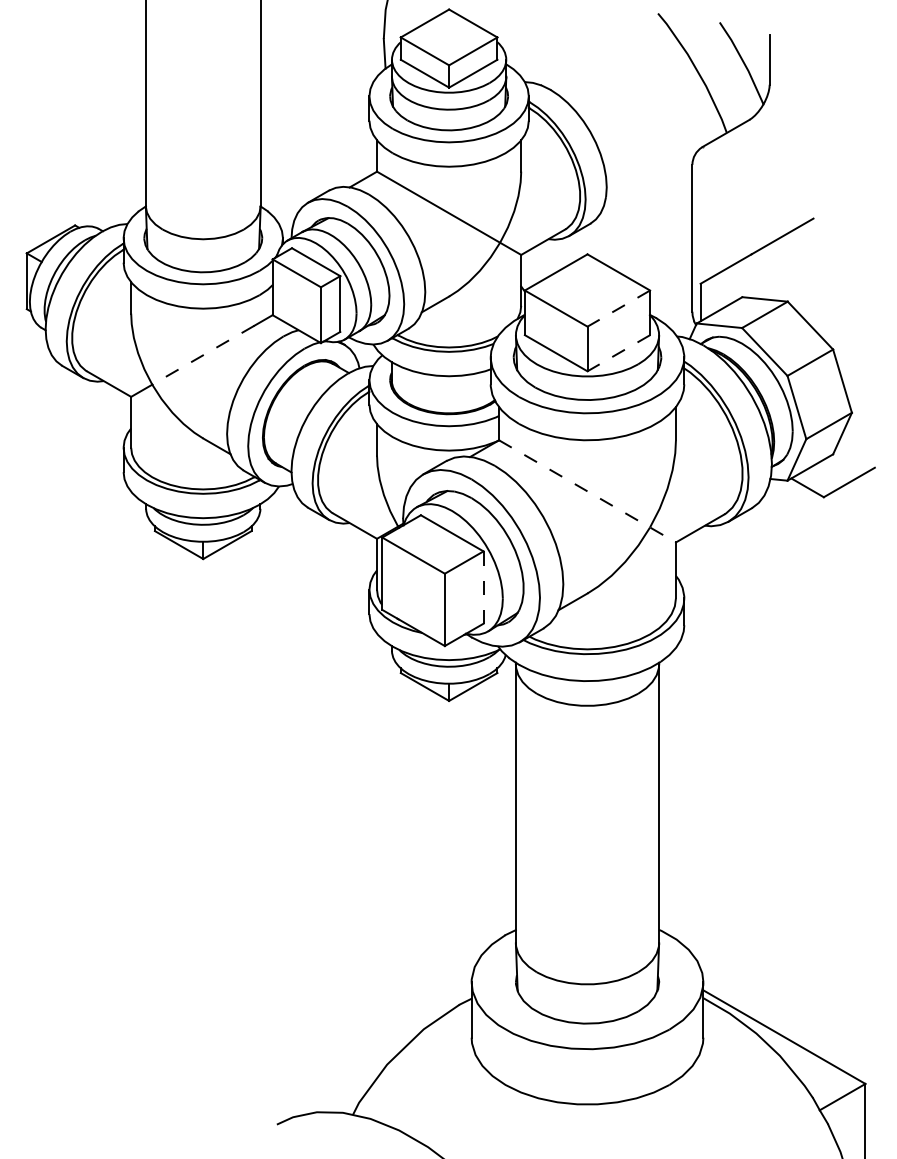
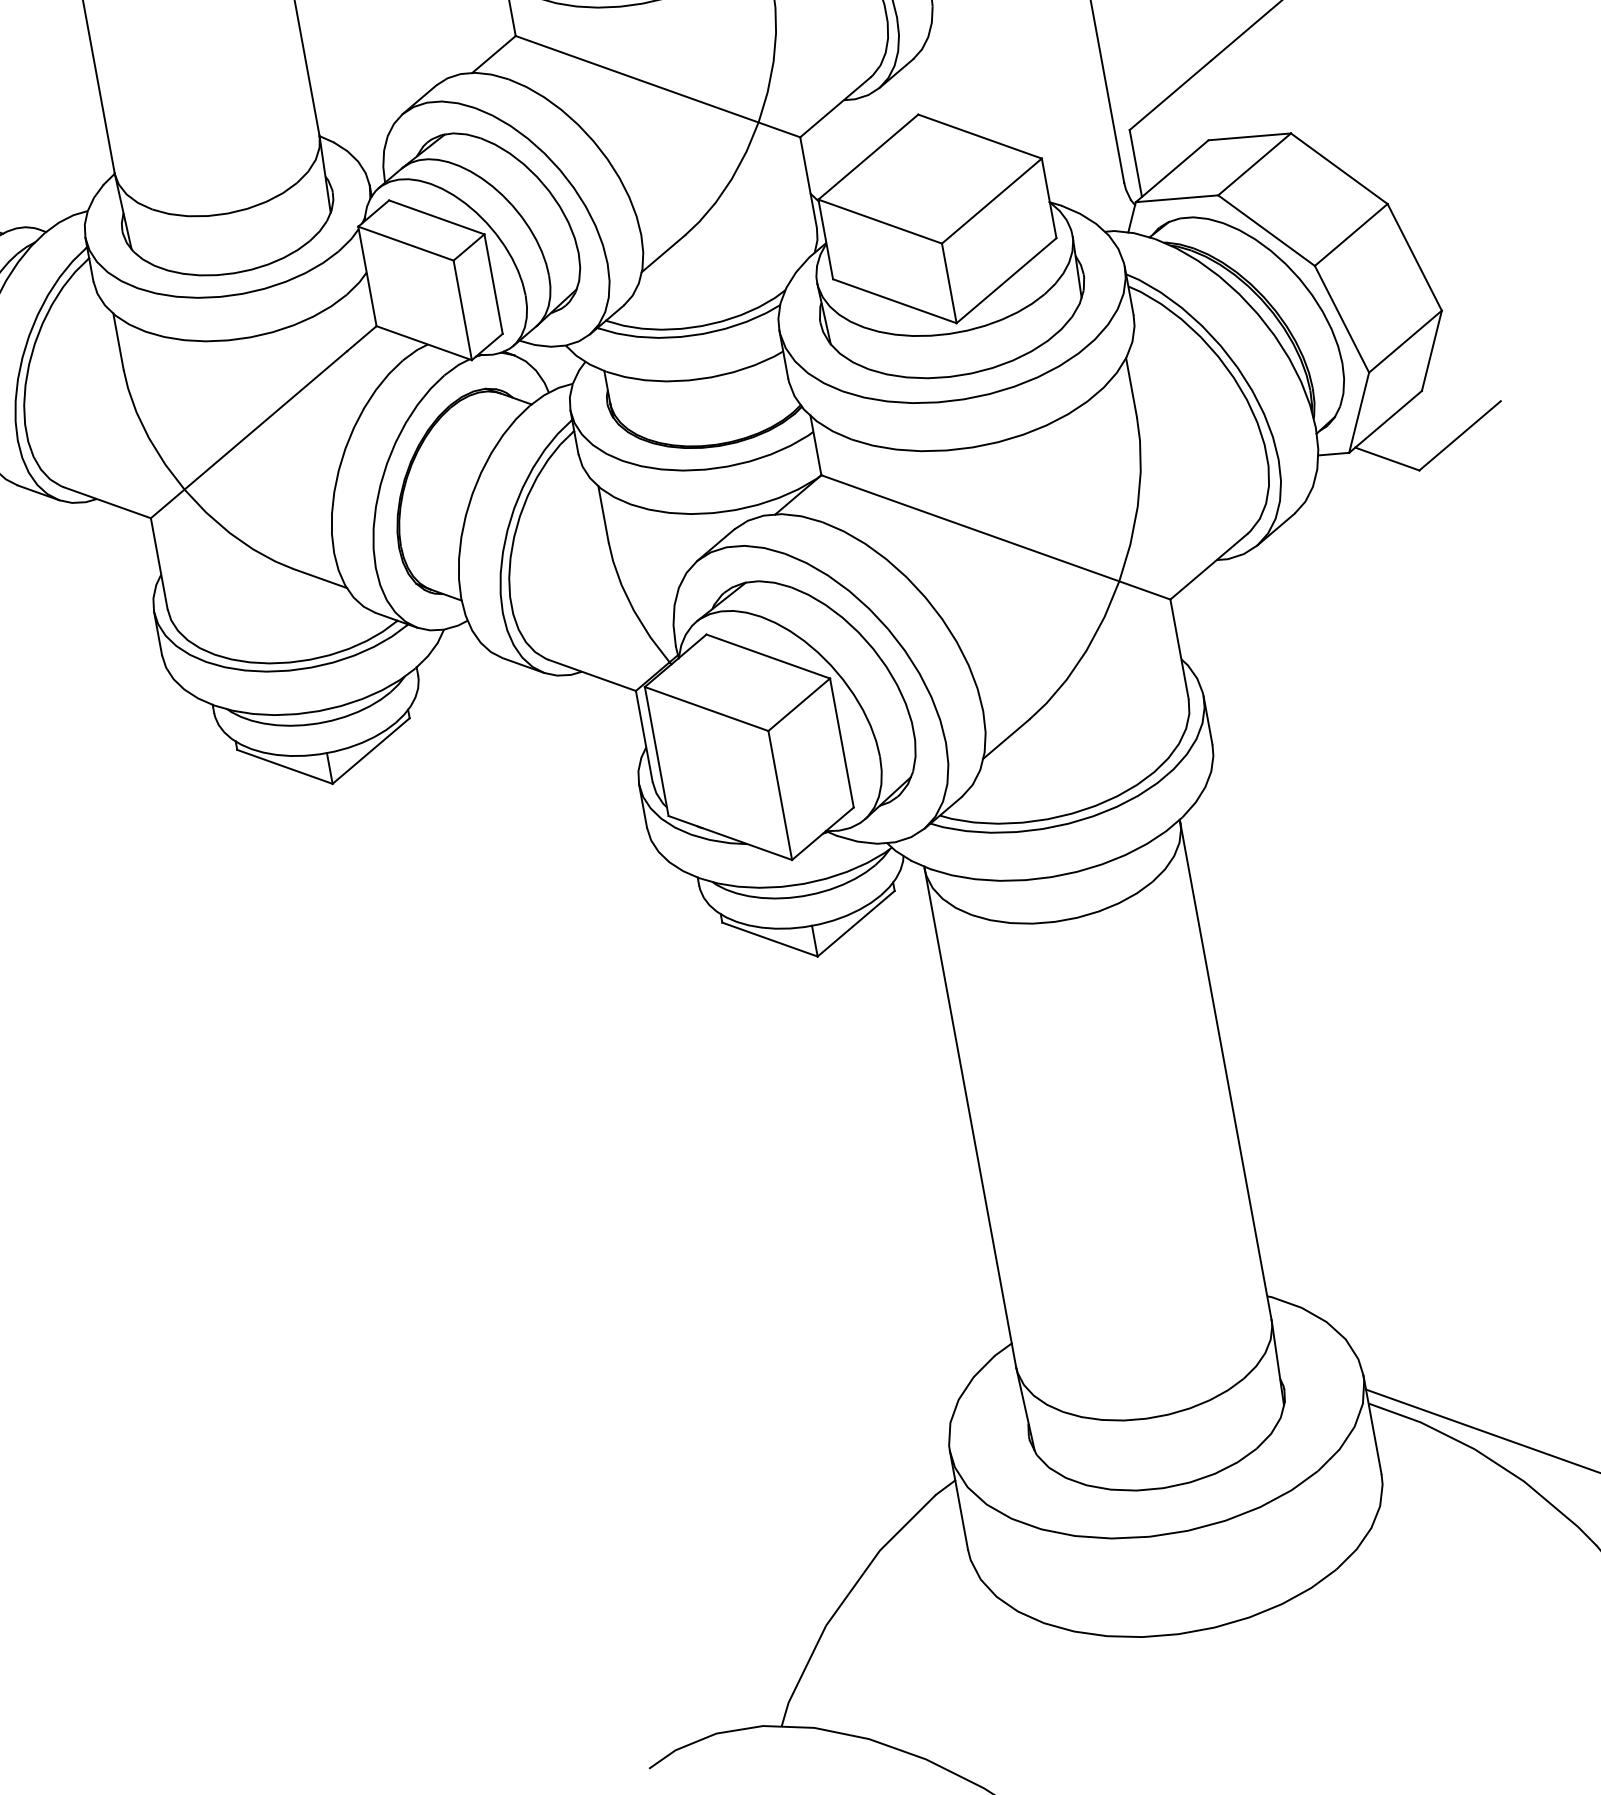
line: (618, 308) -> (991, 201), dashed -> solid
line: (618, 353) -> (1006, 281), dashed -> solid
line: (203, 355) -> (266, 420), dashed -> solid
line: (587, 491) -> (995, 537), dashed -> solid
line: (483, 588) -> (842, 744), dashed -> solid

